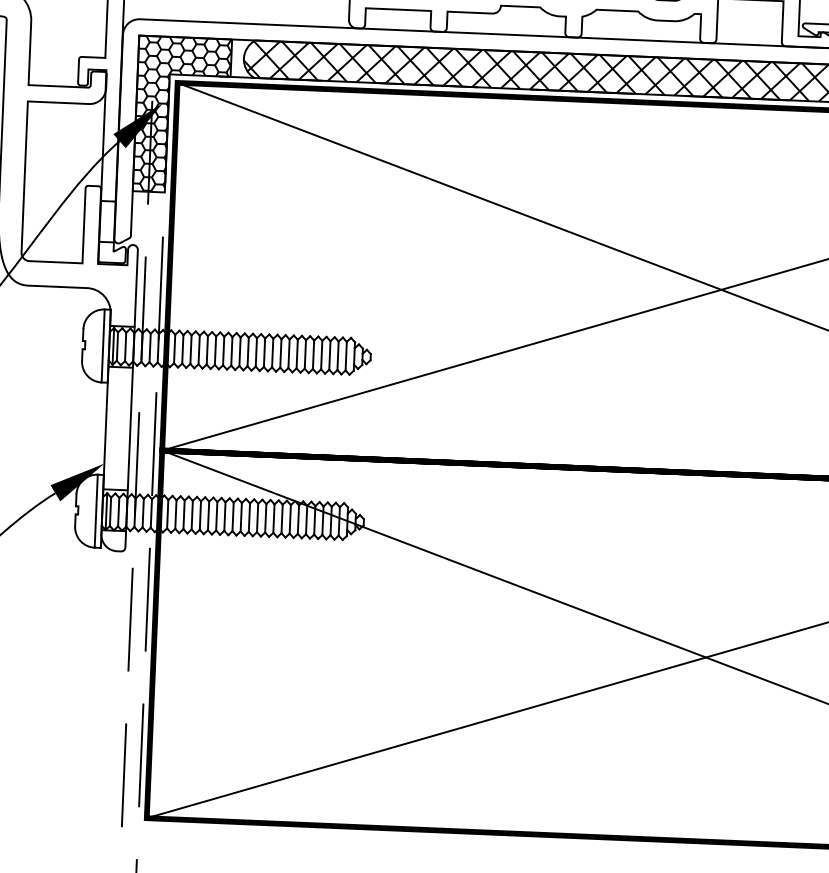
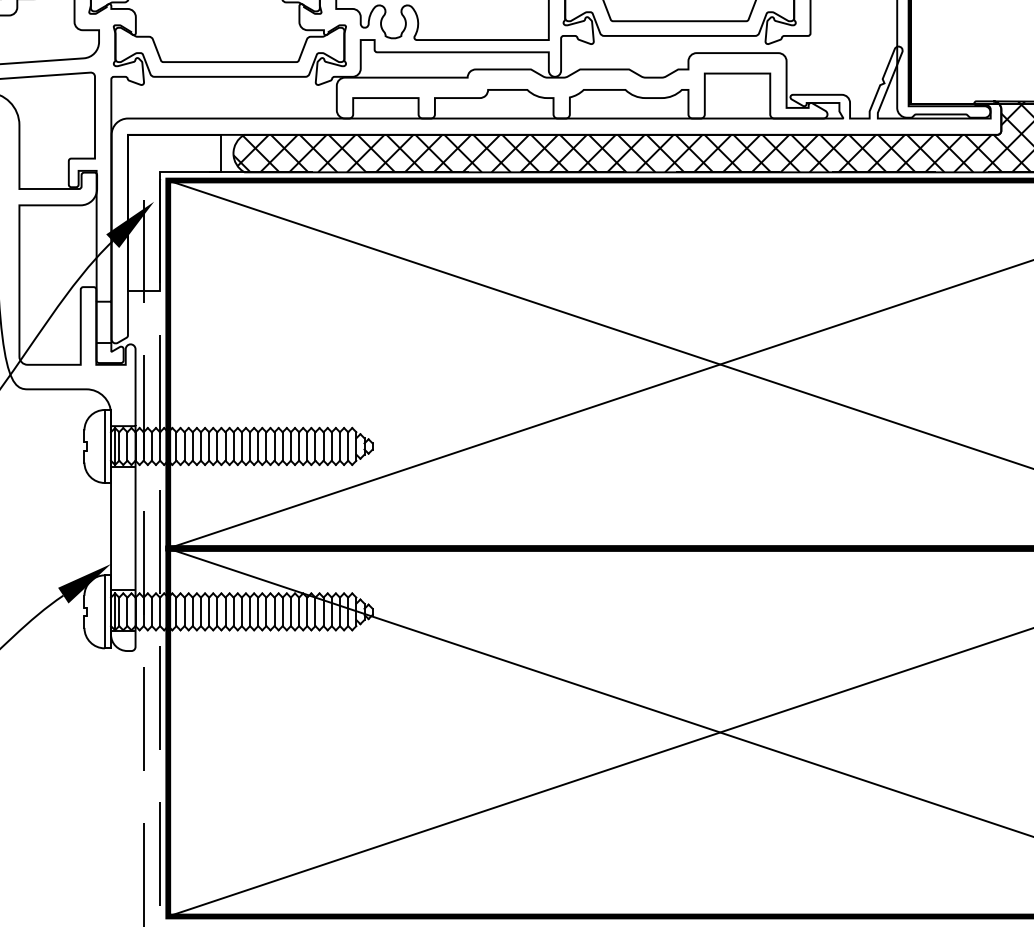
hatch: (181, 115) -> (173, 212), removed

